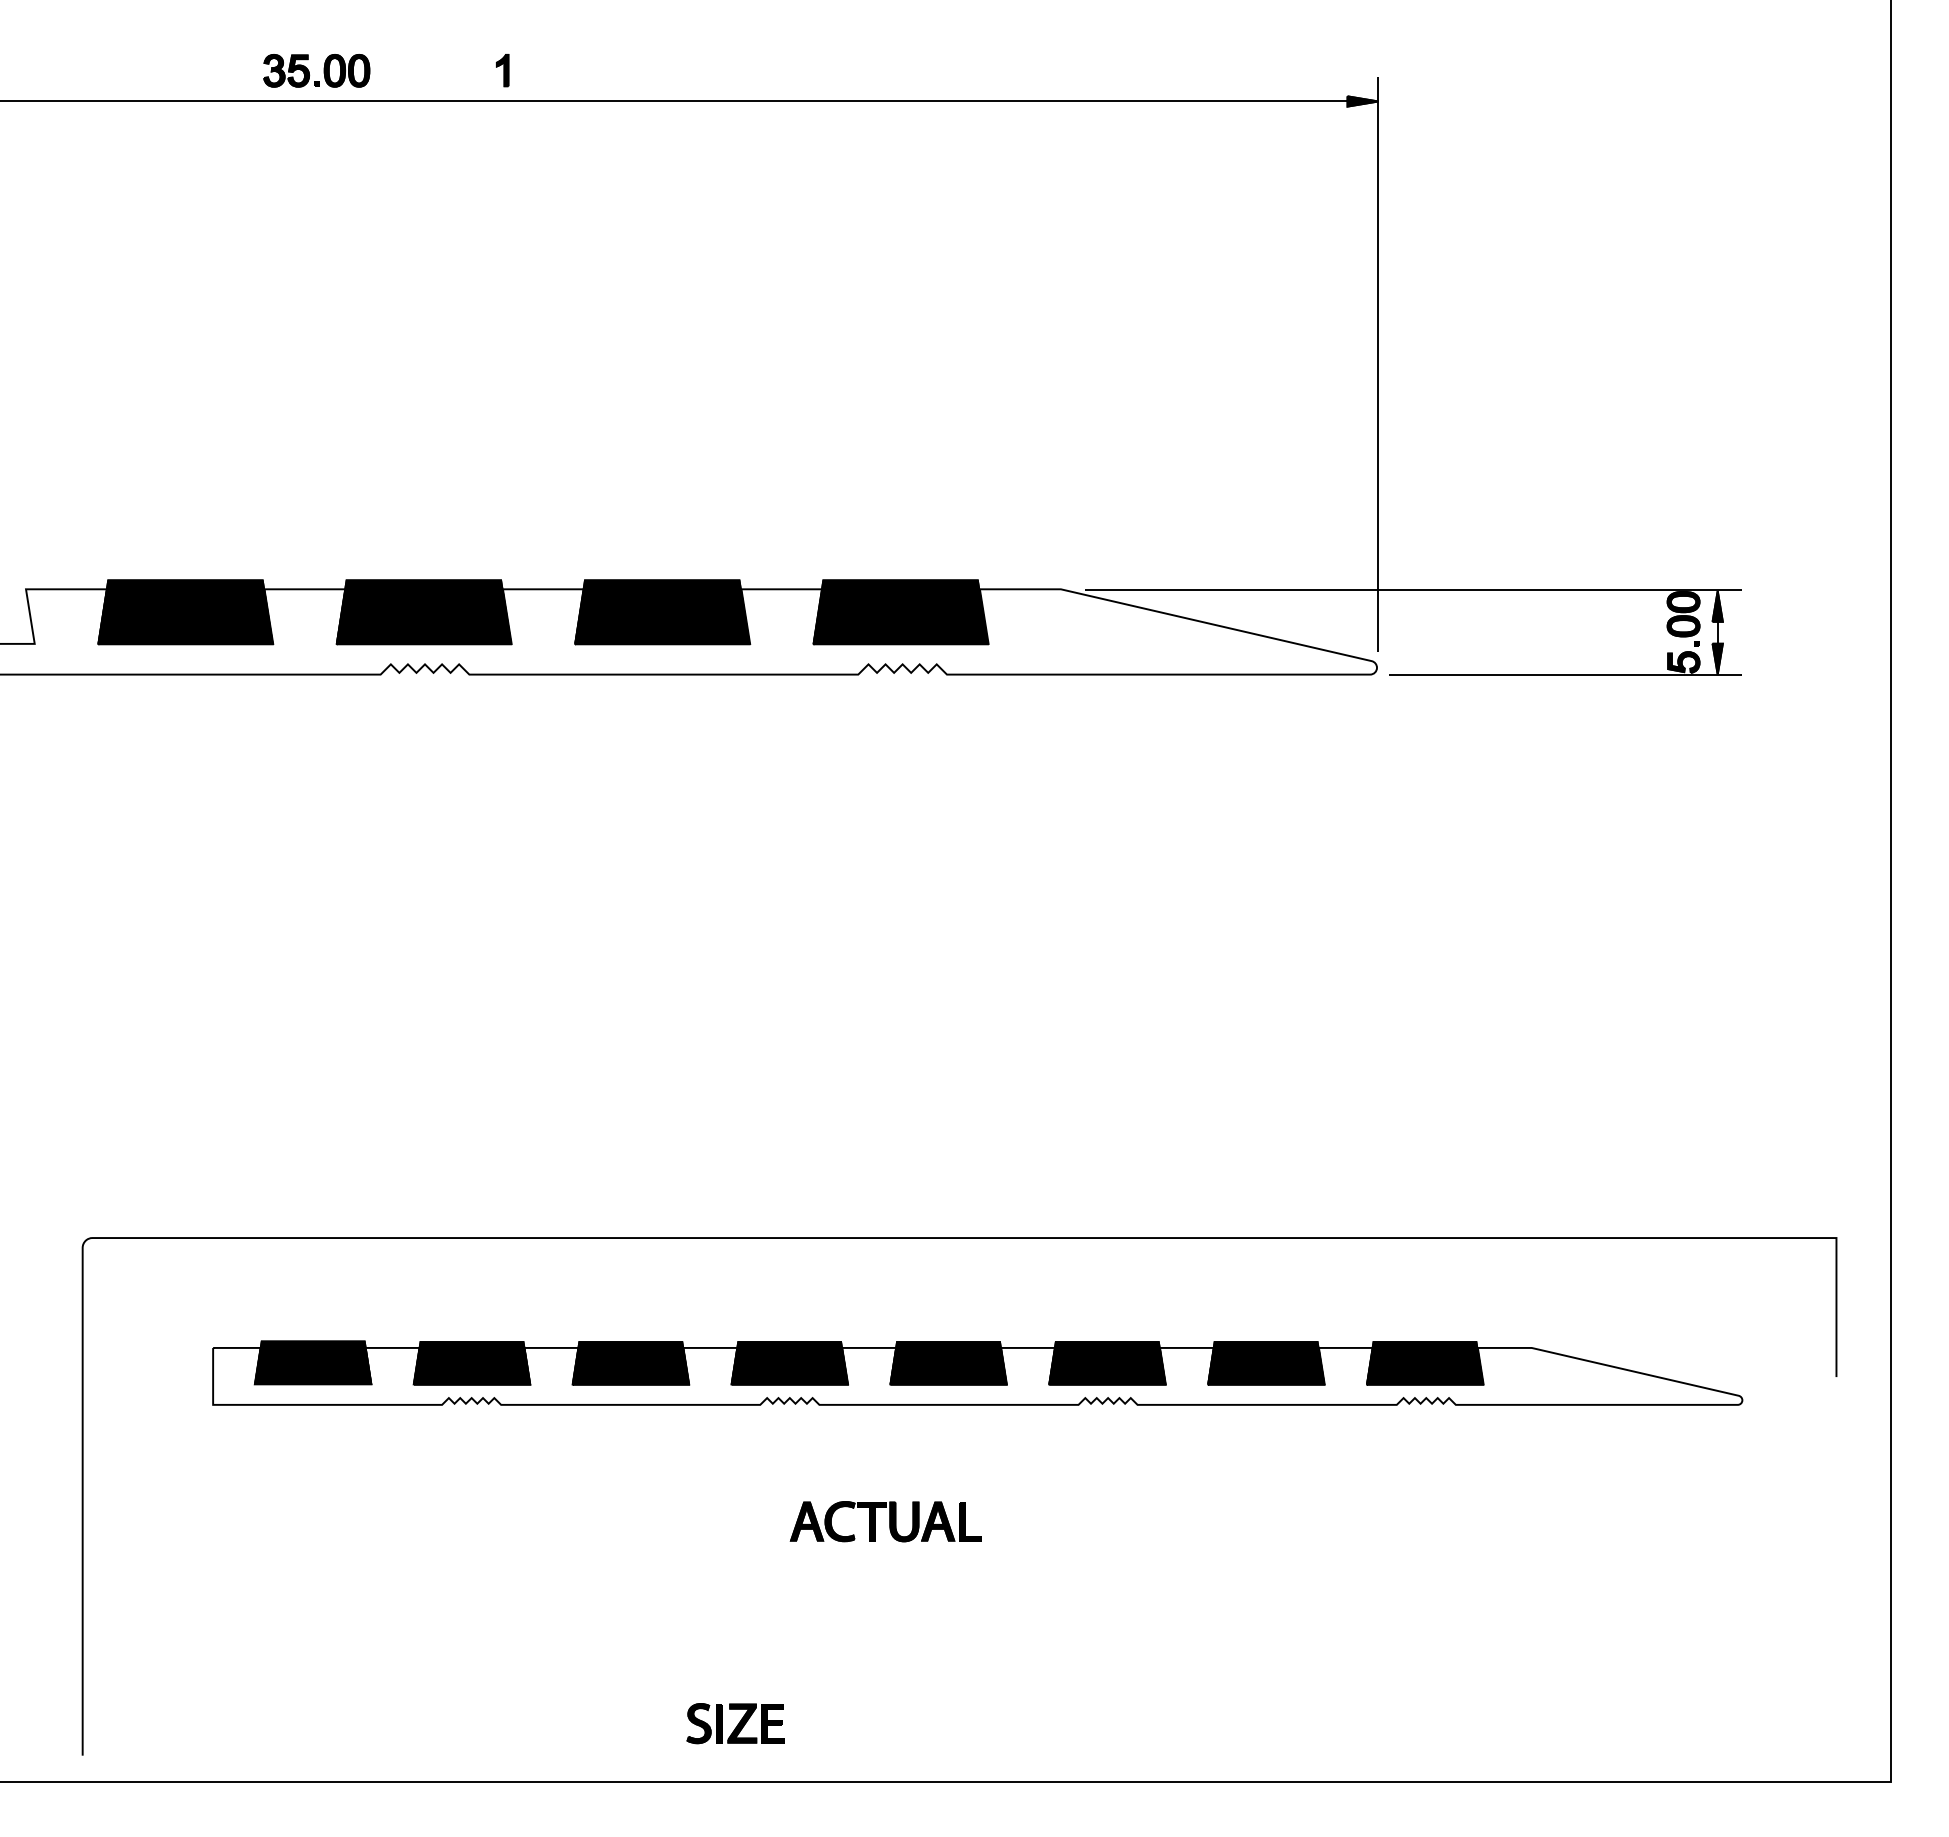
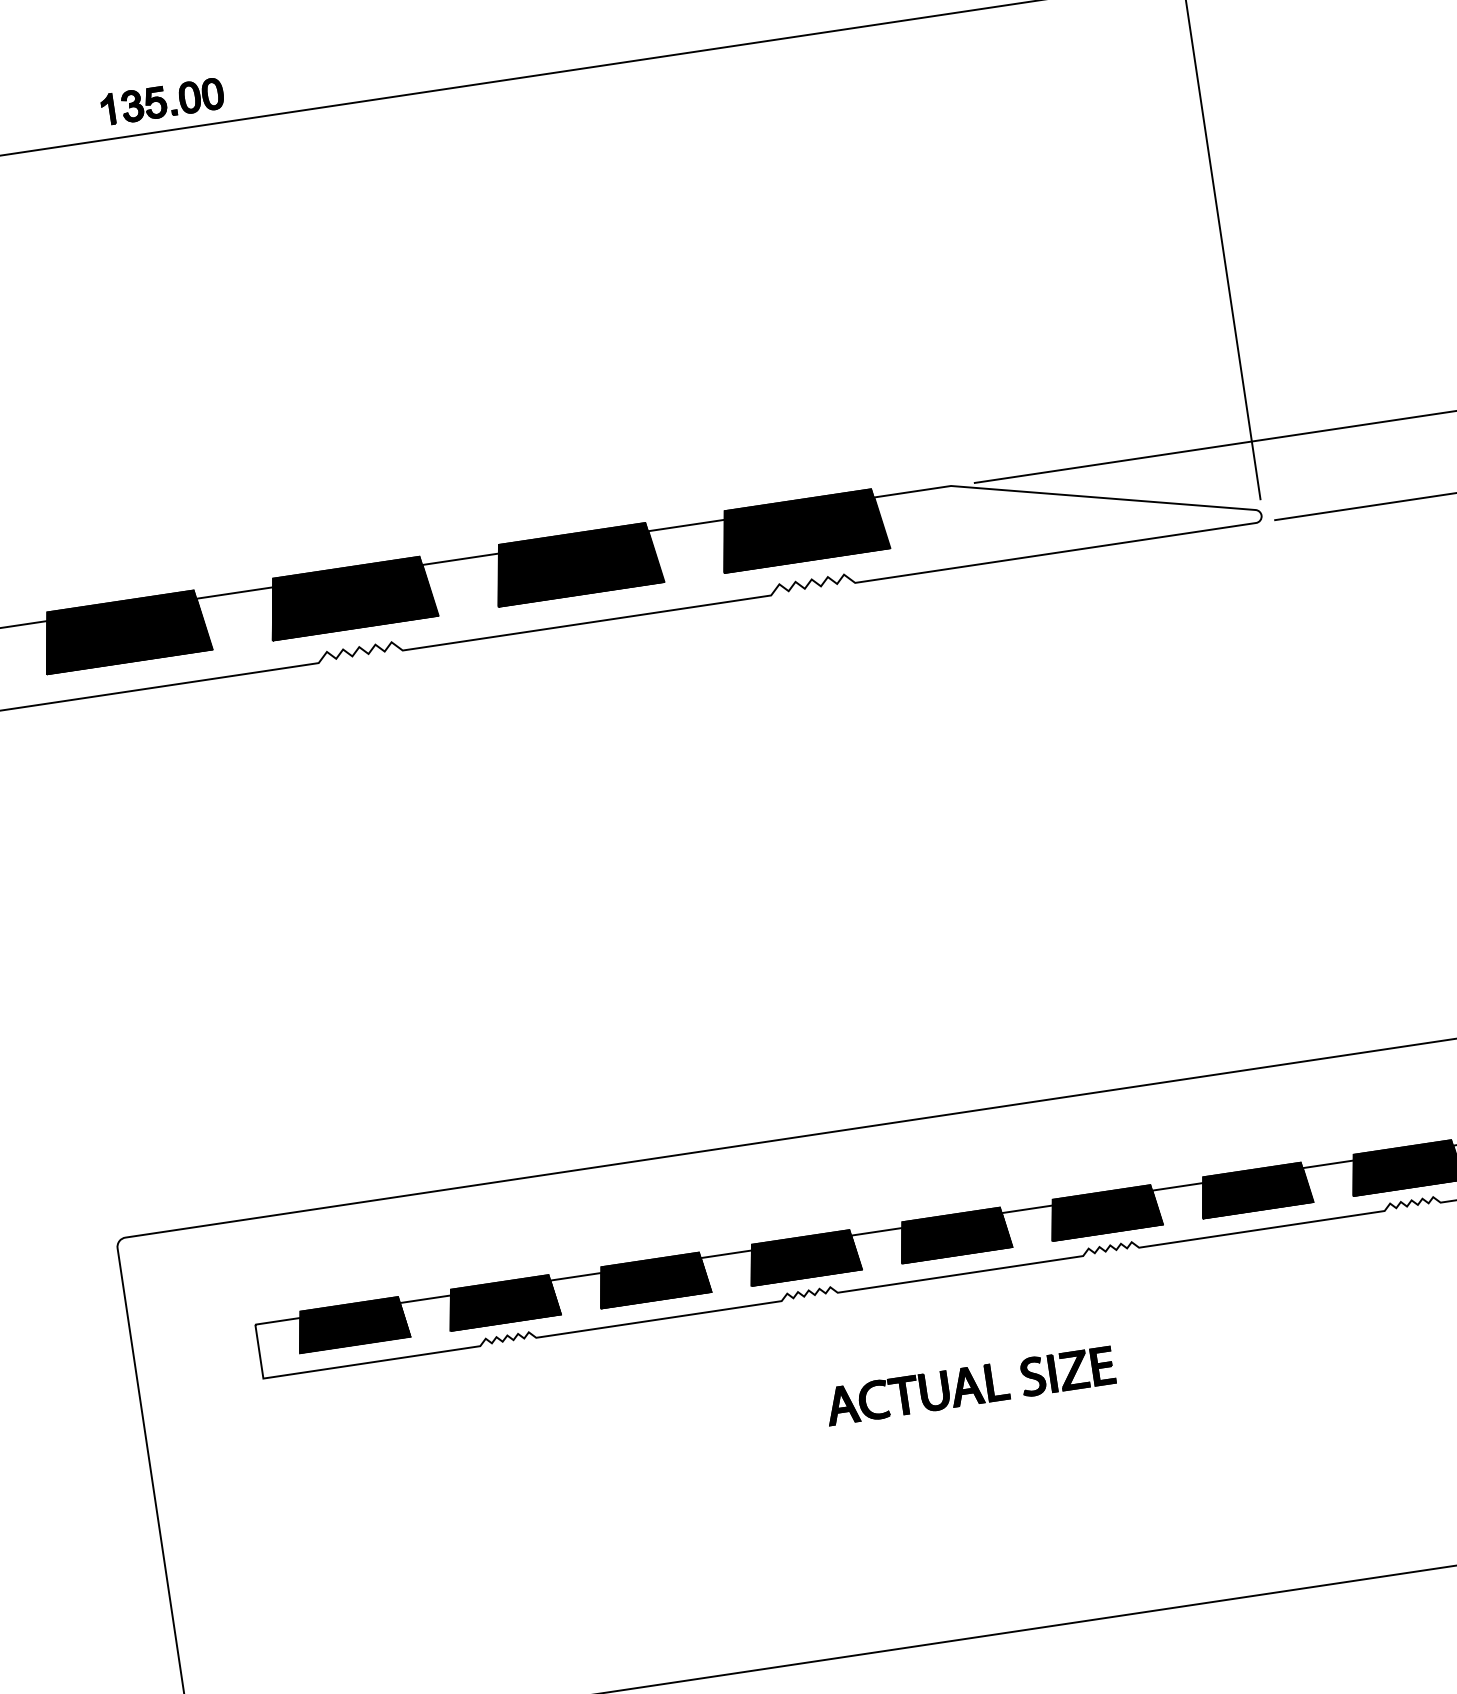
part: (502, 70) -> (108, 109), moved
part: (735, 1723) -> (1067, 1371), moved

